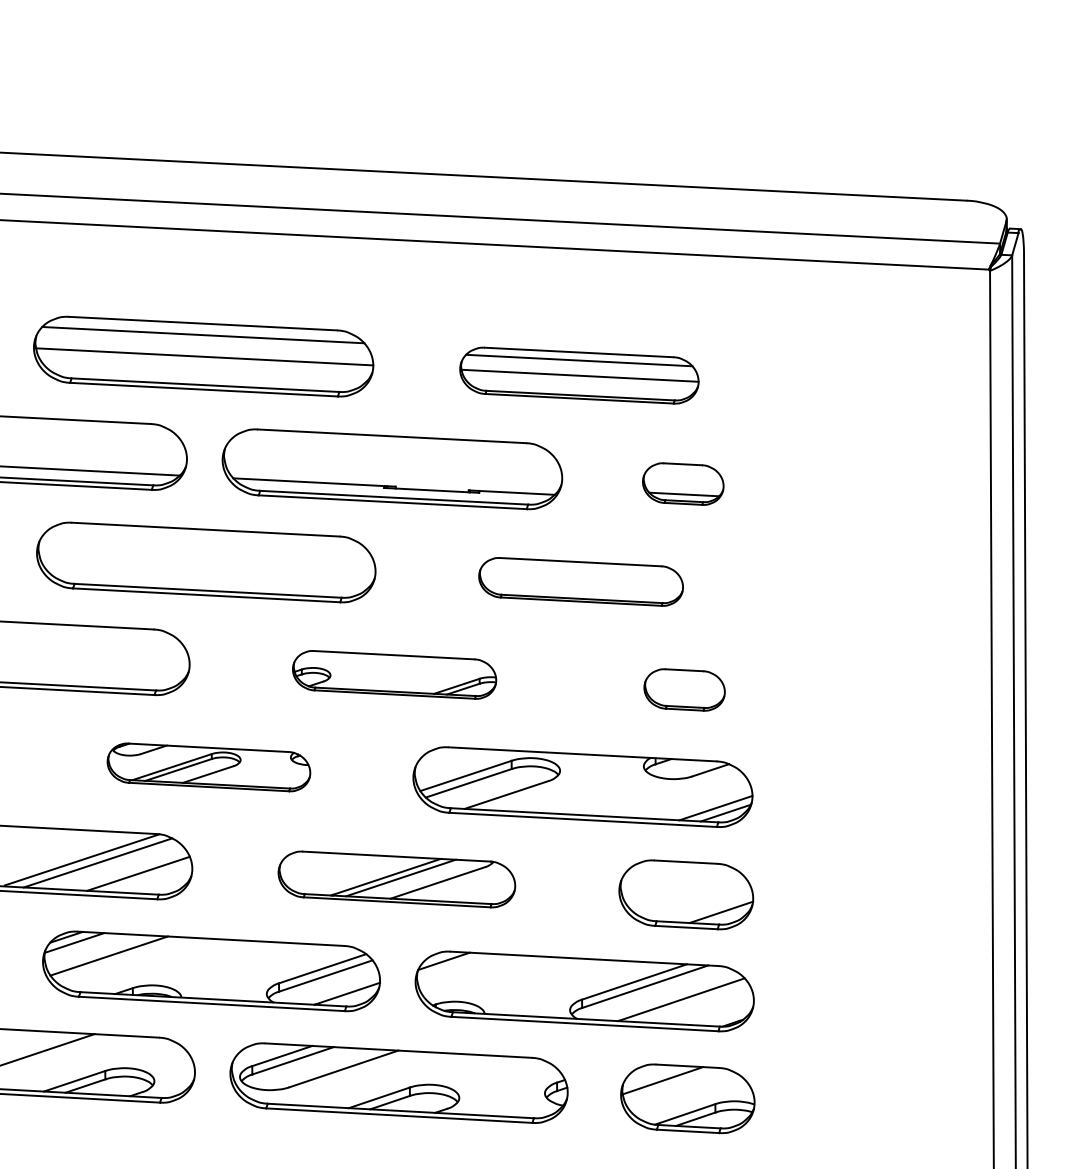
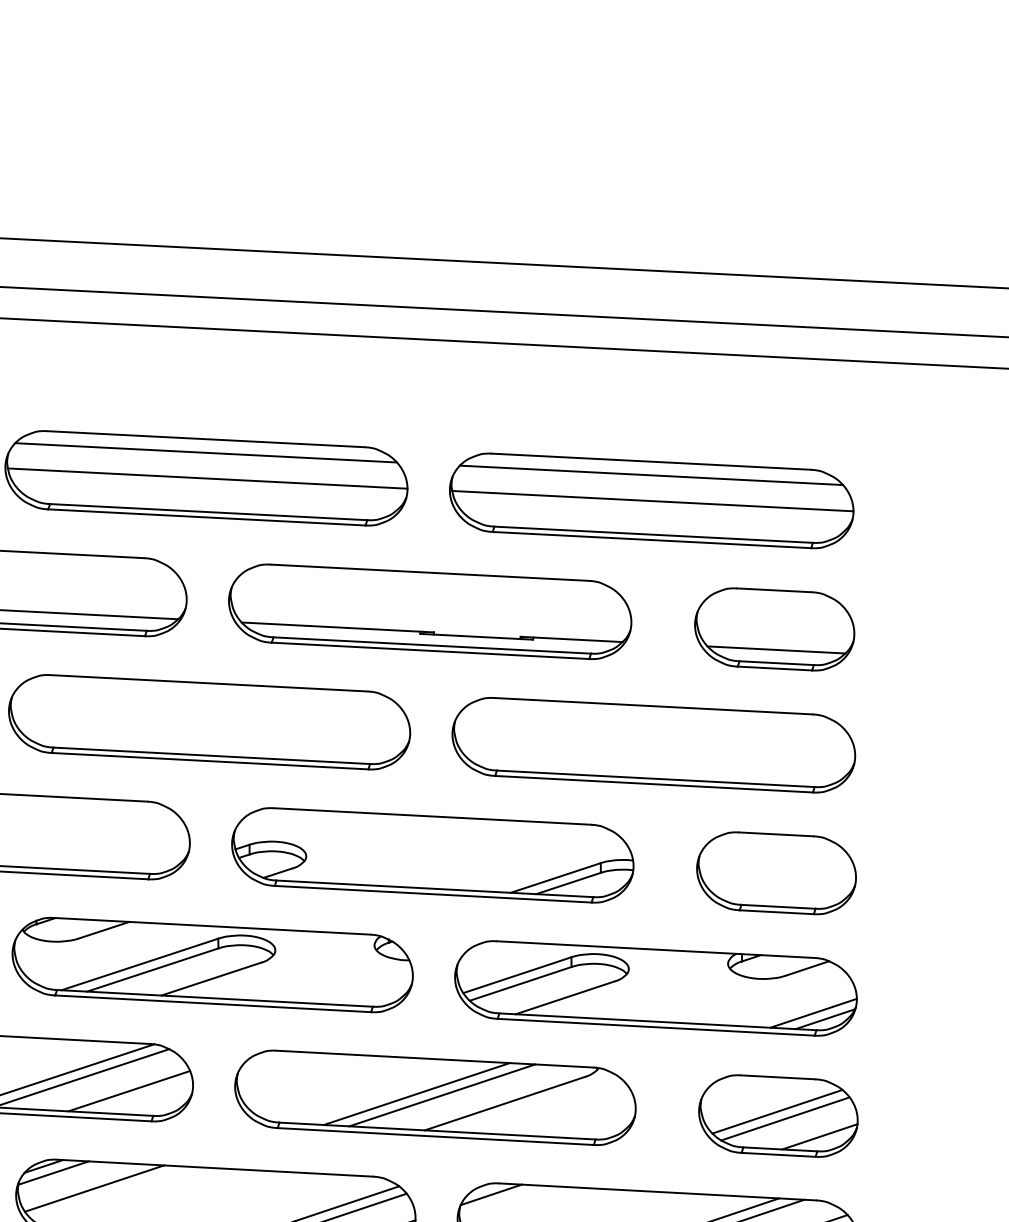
part: (579, 375) -> (651, 500), size x1.43
part: (683, 483) -> (775, 628), size x1.67
part: (580, 581) -> (653, 744), size x1.67
part: (394, 674) -> (432, 854), size x1.67
part: (684, 689) -> (776, 872), size x1.67
part: (208, 767) -> (212, 965), size x1.67
part: (396, 879) -> (435, 1097), size x1.43
line: (685, 890) -> (777, 1110), added
line: (691, 897) -> (784, 1119), added

